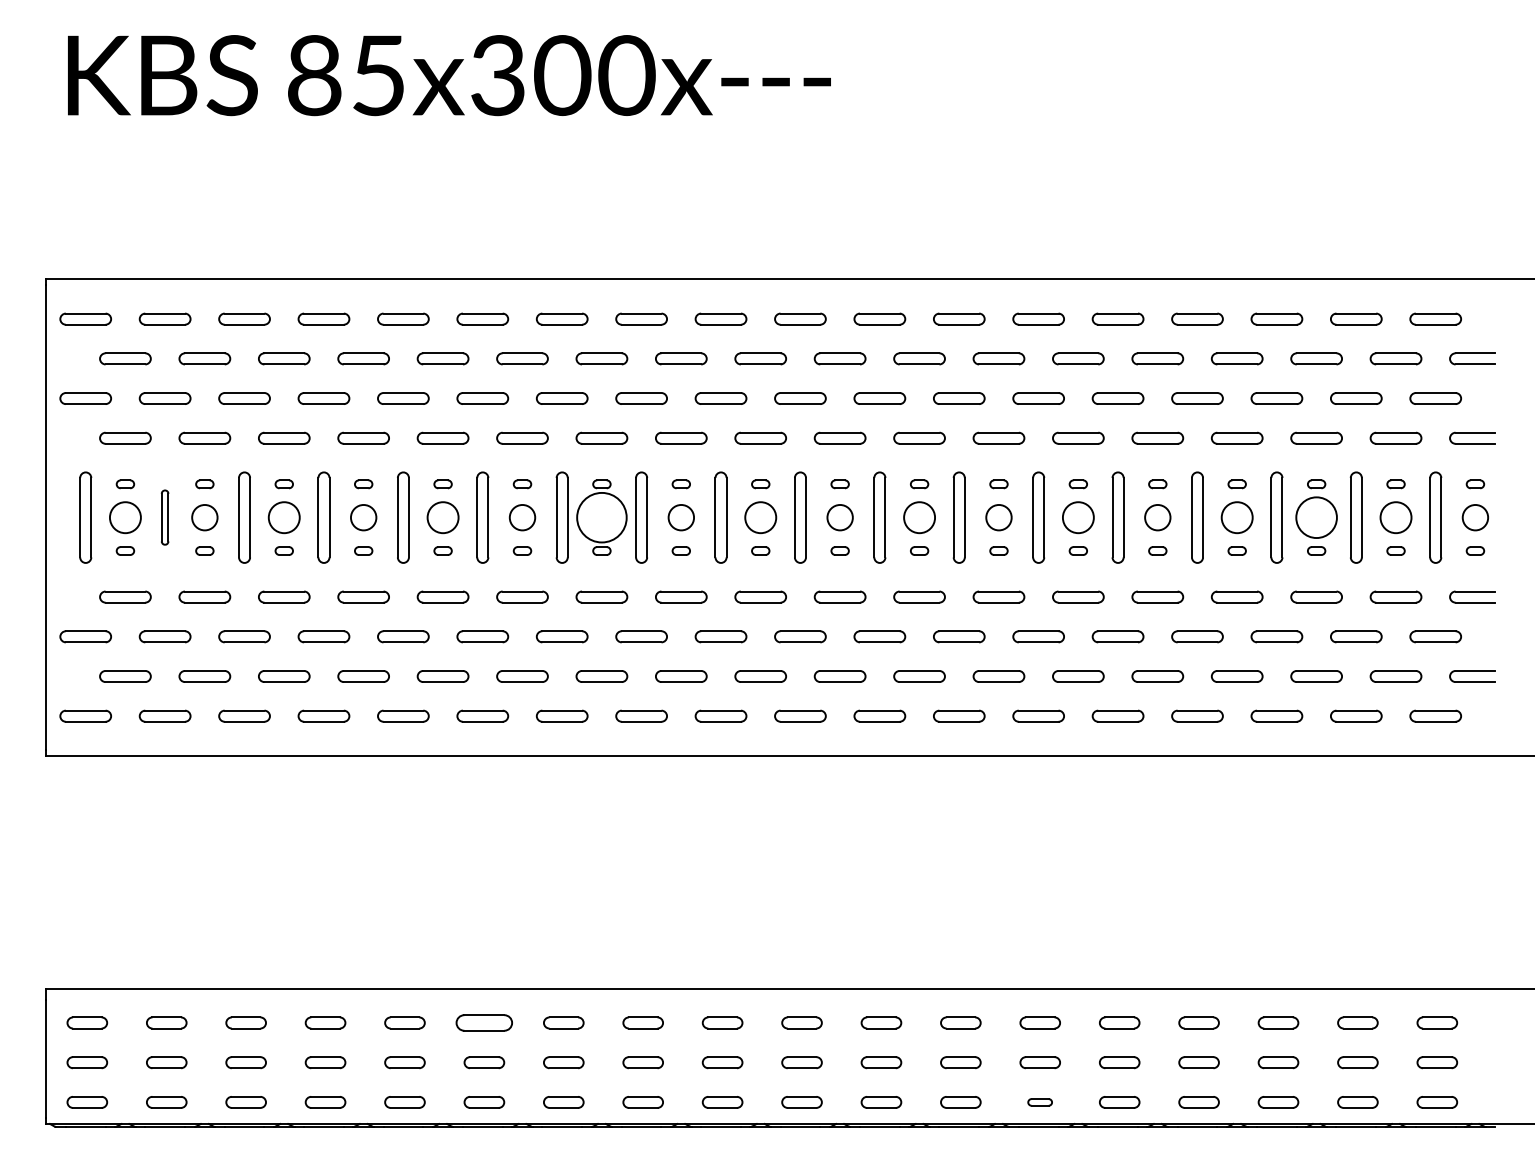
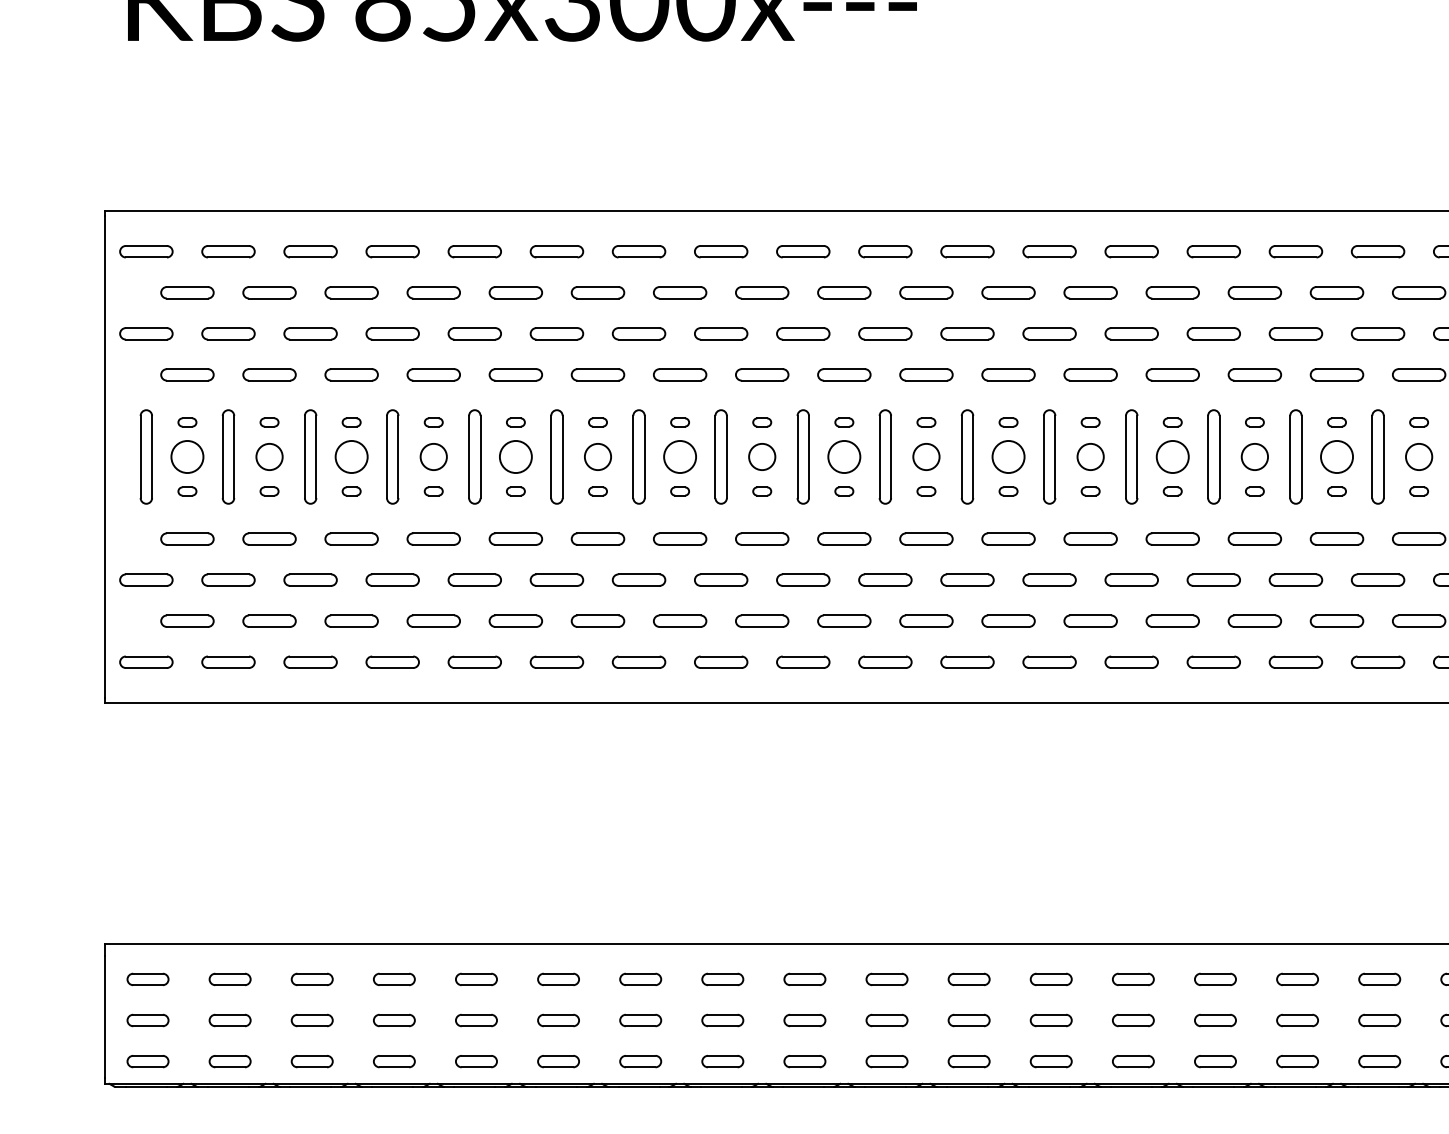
part: (164, 517) -> (227, 456), size x1.67
circle: (601, 517) -> (679, 456), size x0.62
circle: (1316, 517) -> (1418, 456), size x0.62
part: (484, 1022) -> (558, 978), size x0.71
part: (1039, 1102) -> (1132, 1061), size x1.67

